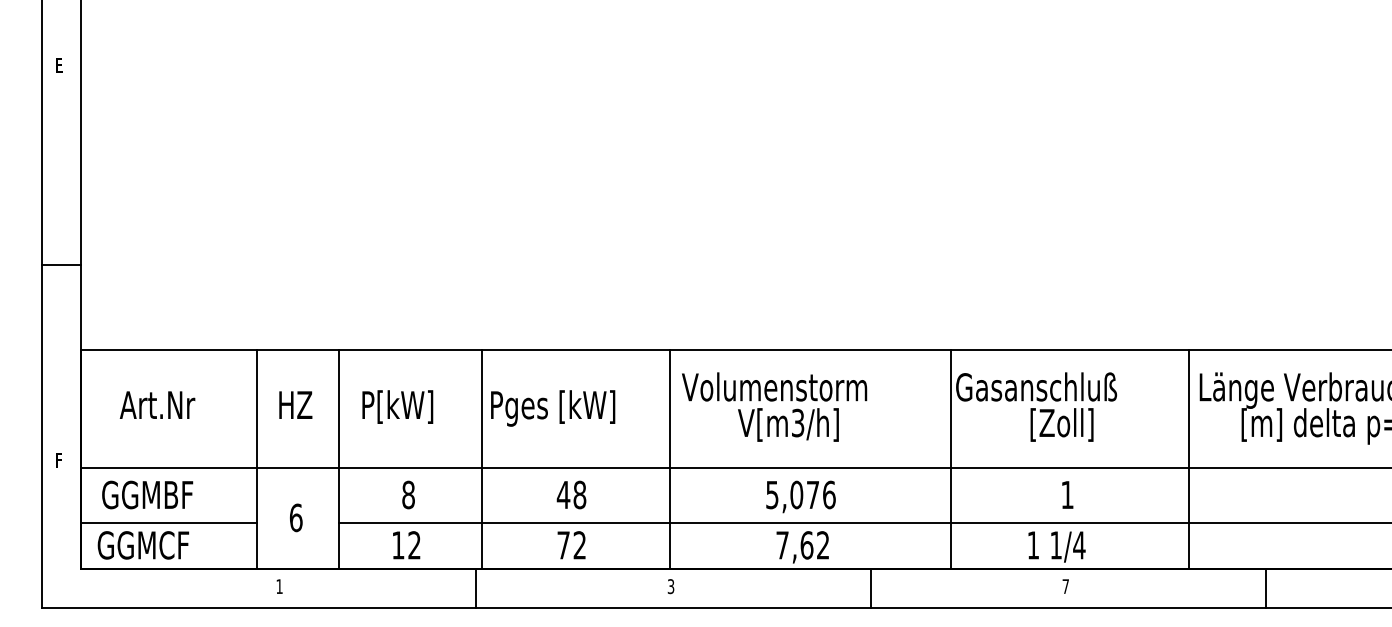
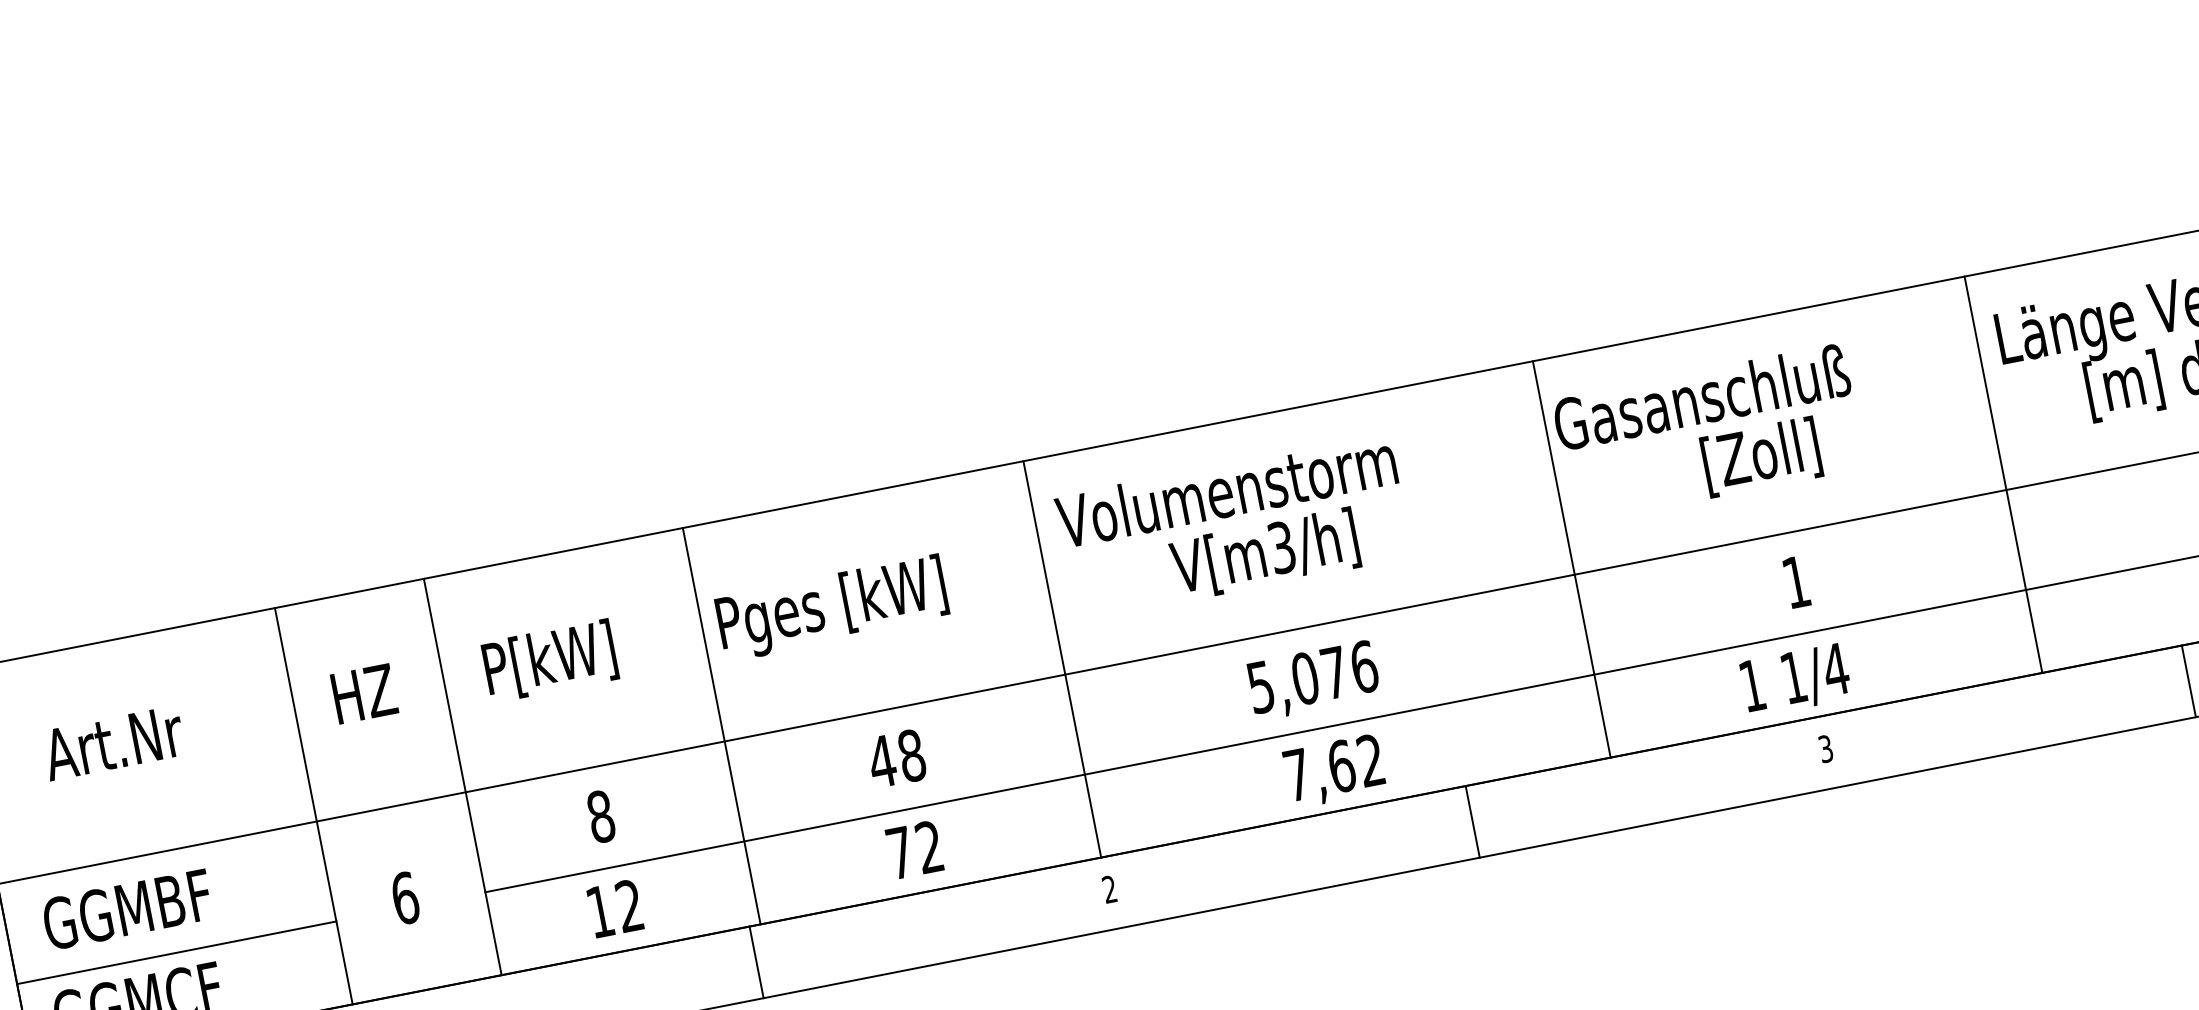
text: (670, 586) -> (1108, 889), 3 -> 2
text: (1065, 586) -> (1825, 748), 7 -> 3

